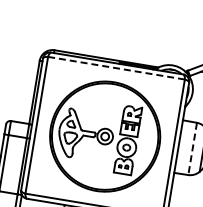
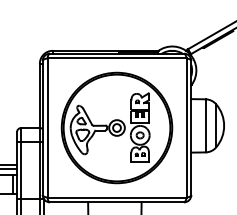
line: (116, 68) -> (117, 58), dashed -> solid
line: (192, 148) -> (205, 125), dashed -> solid

